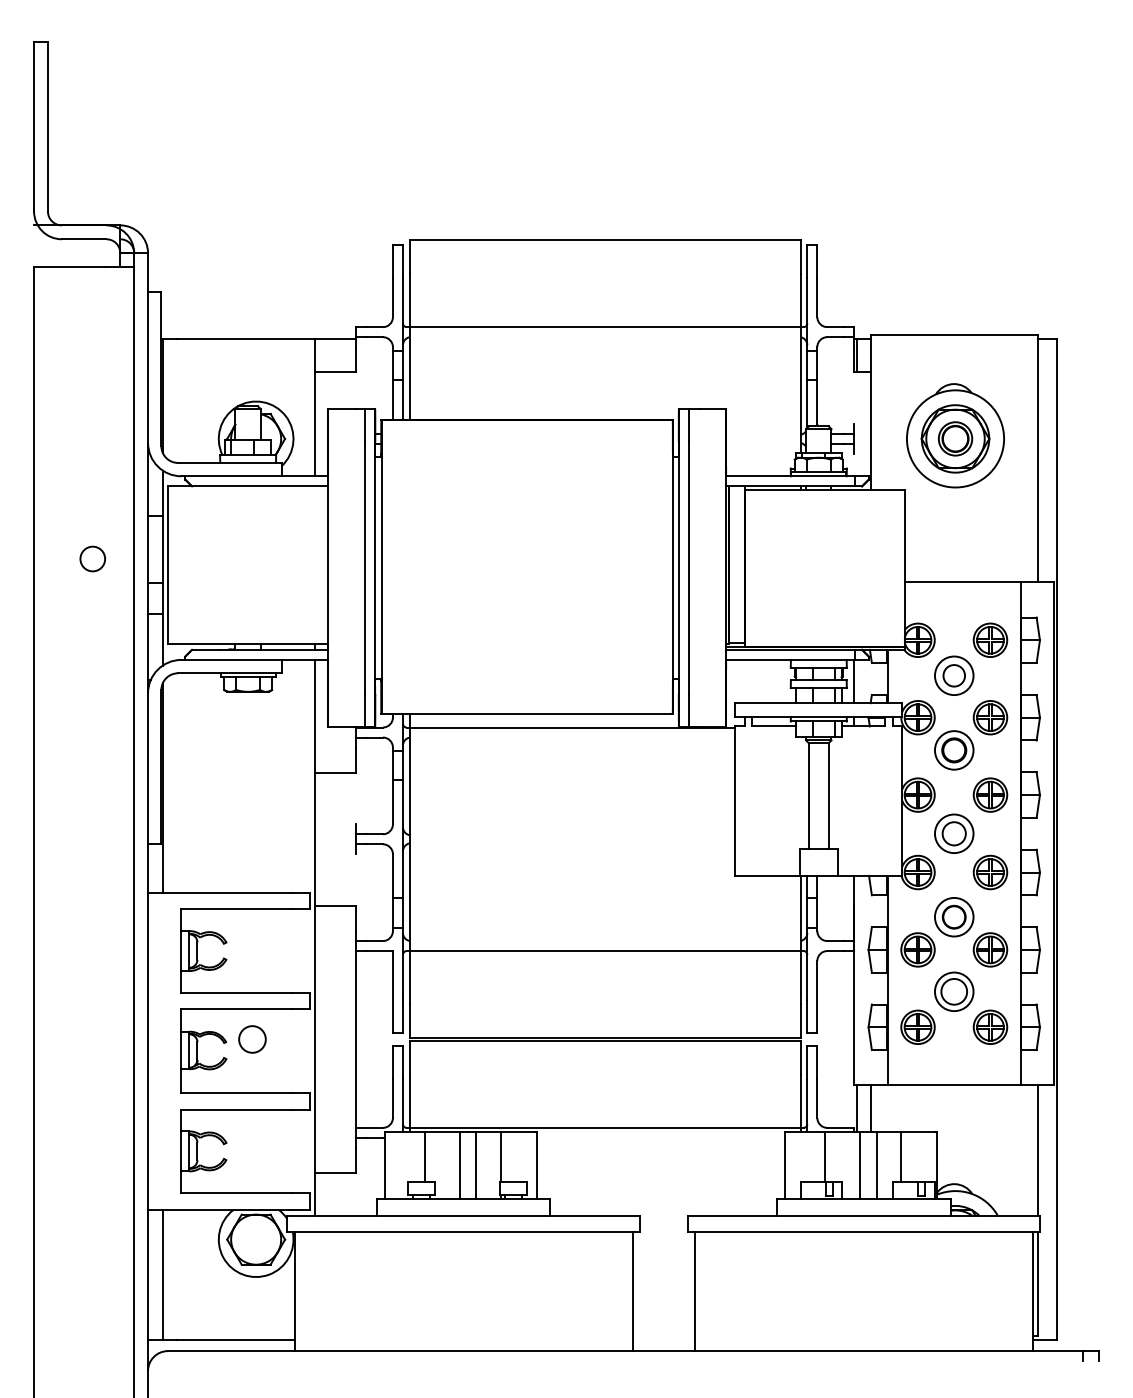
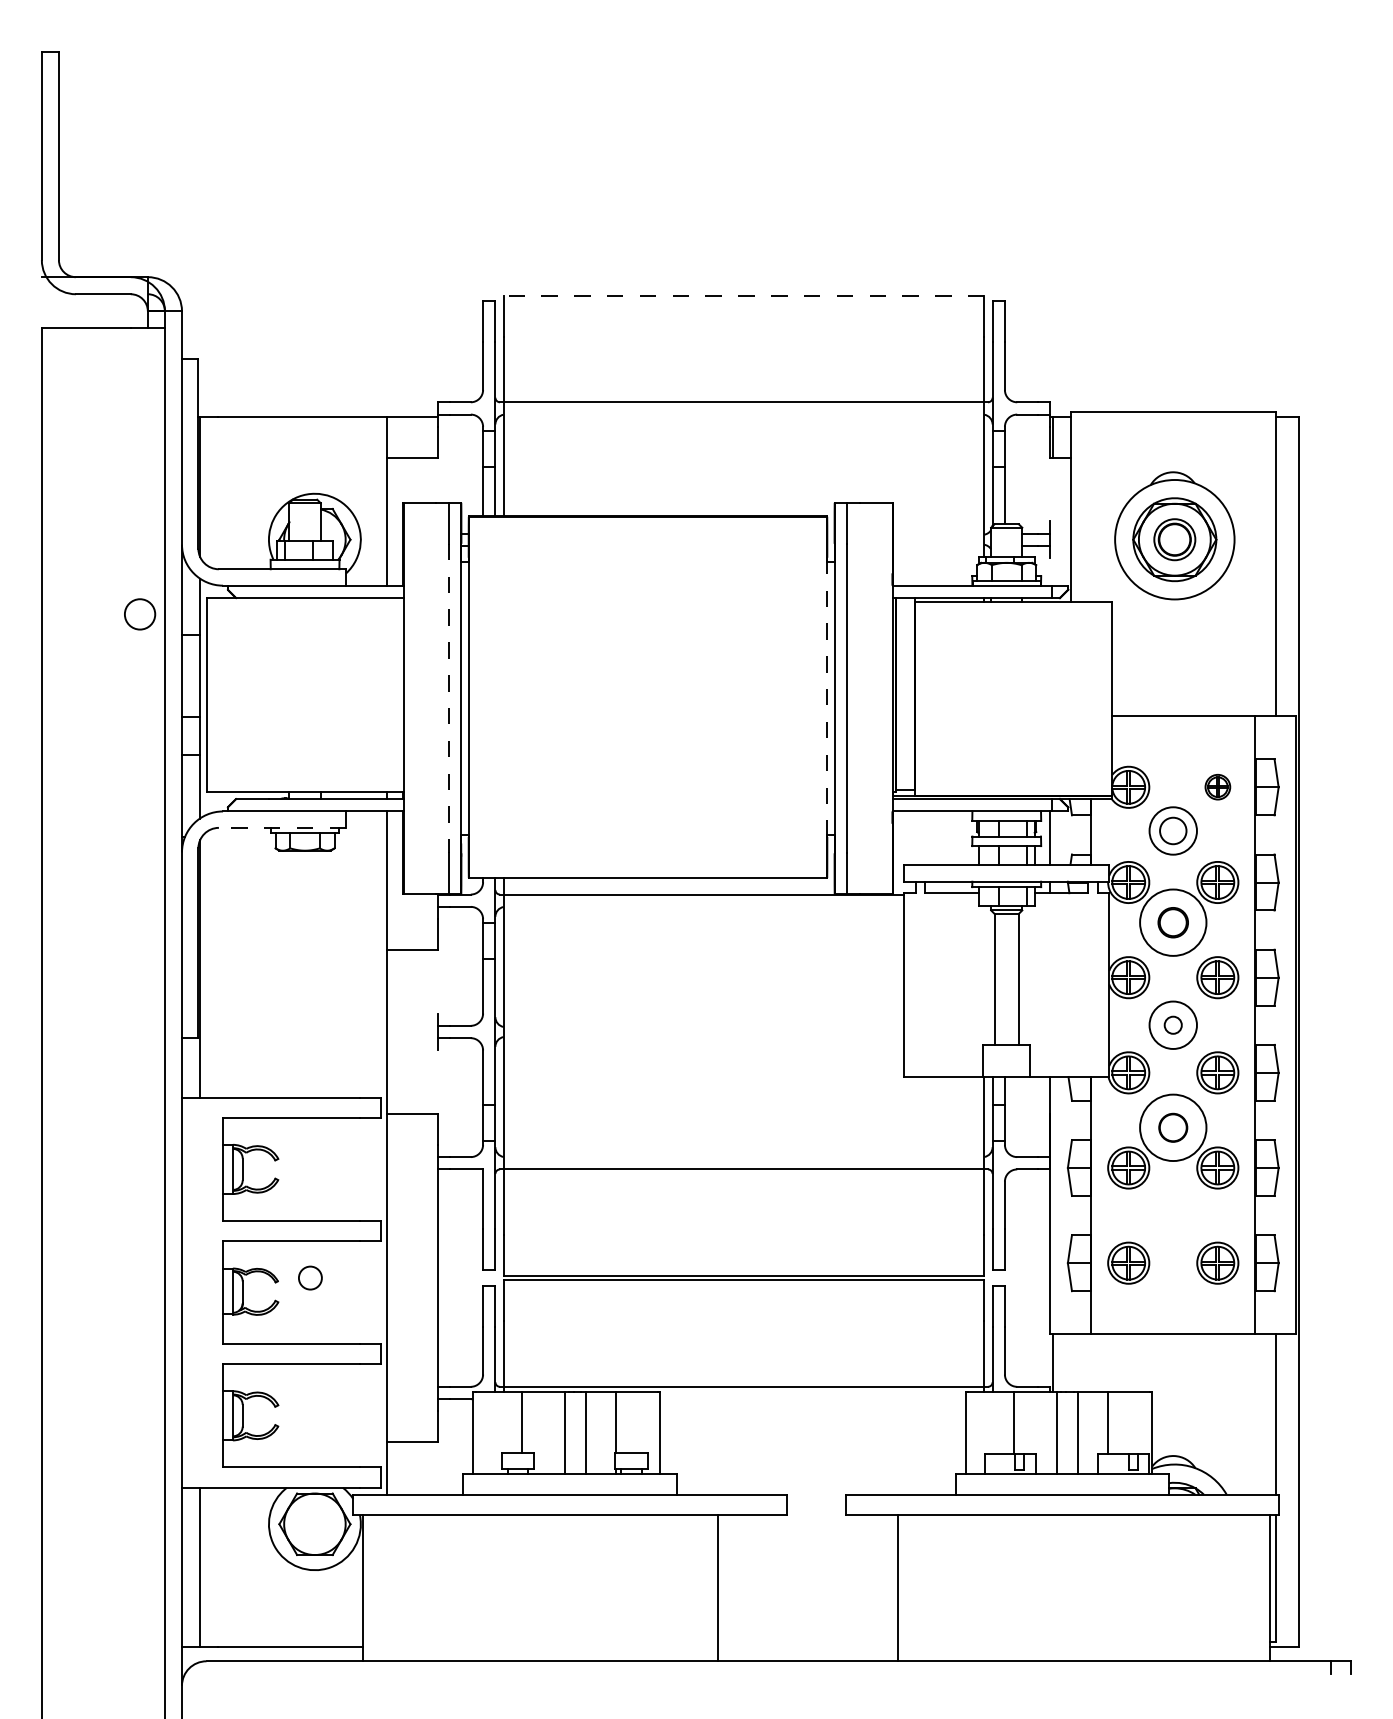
line: (604, 240) -> (743, 295), solid -> dashed
circle: (93, 559) -> (140, 614), moved
line: (672, 567) -> (826, 697), solid -> dashed
line: (364, 568) -> (448, 698), solid -> dashed
part: (990, 639) -> (1217, 786), size x0.6
line: (229, 672) -> (282, 827), solid -> dashed
circle: (953, 750) -> (1172, 922), size x1.4
circle: (954, 834) -> (1173, 1025), size x0.6
circle: (953, 916) -> (1172, 1127), size x1.4
part: (953, 991) -> (1172, 1219), removed
circle: (252, 1038) -> (310, 1277), size x0.7
line: (870, 1108) -> (1070, 1363), removed
line: (632, 1291) -> (717, 1588), moved
line: (695, 1291) -> (897, 1588), moved

